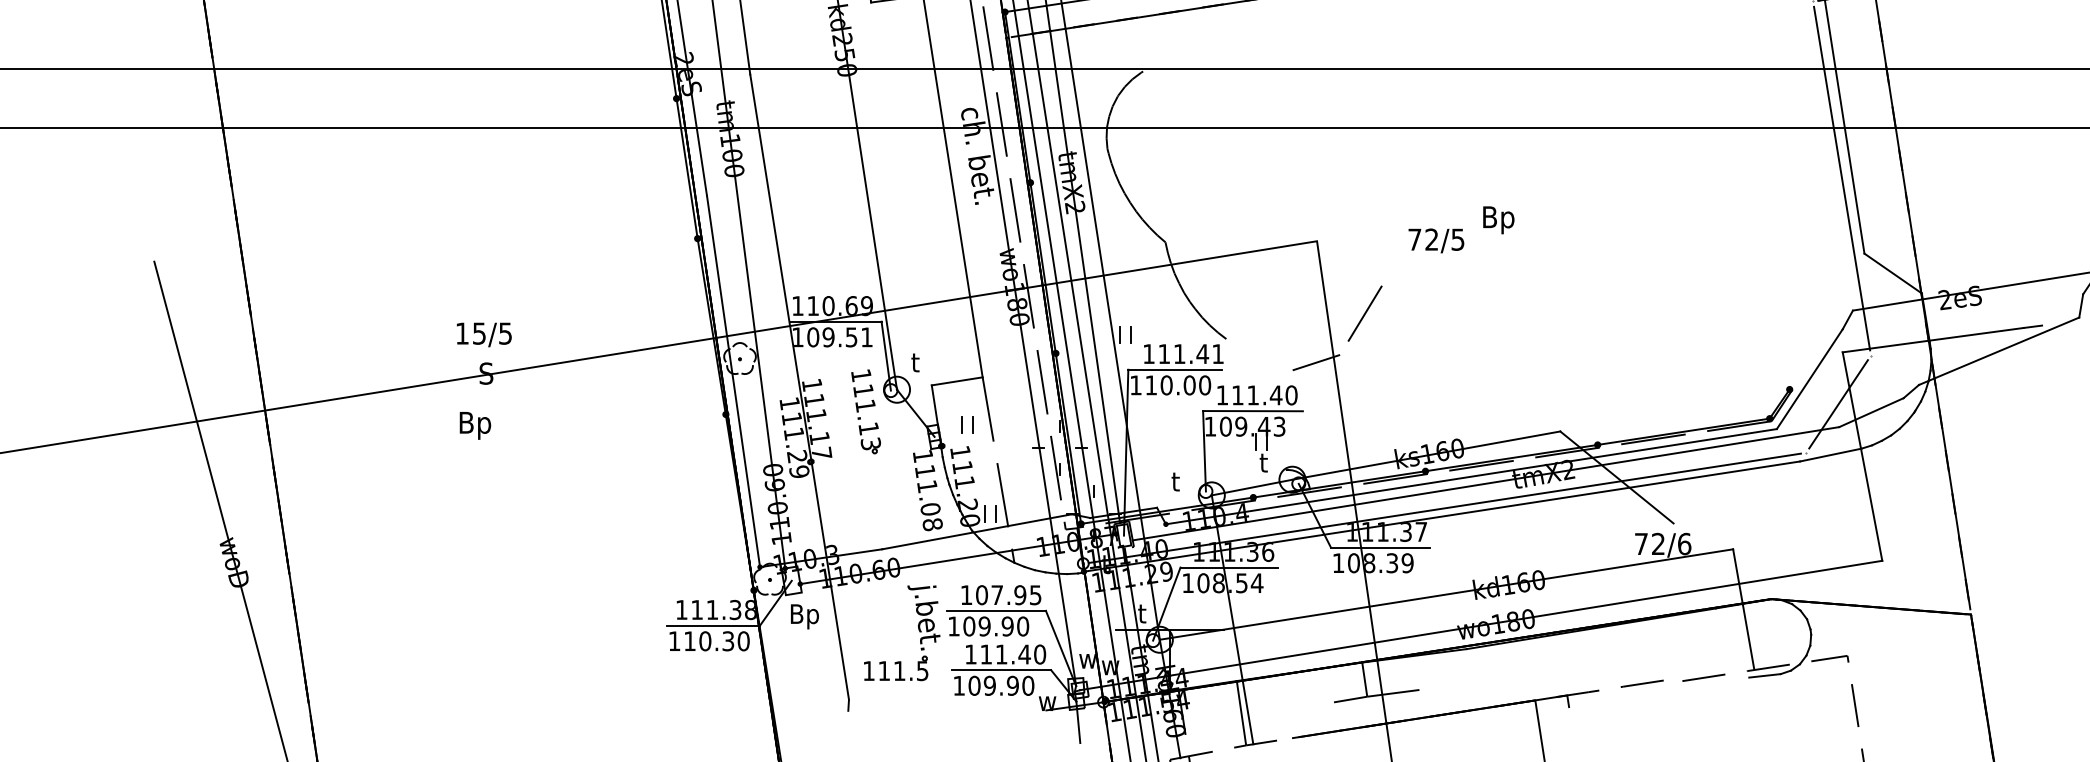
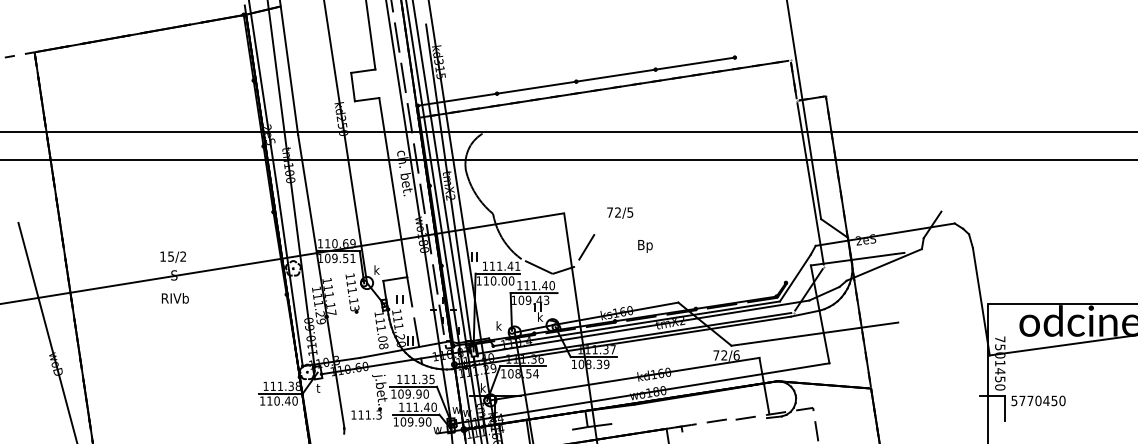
text: (1498, 220) -> (645, 246), moved
text: (505, 333) -> (183, 256), 15/5 -> 15/2
line: (1258, 354) -> (536, 266), added
text: (917, 360) -> (376, 269), t -> k
text: (488, 424) -> (175, 299), Bp -> RIVb
text: (1266, 461) -> (540, 316), t -> k
text: (1177, 480) -> (498, 325), t -> k
line: (1850, 497) -> (814, 333), added
text: (1000, 595) -> (415, 379), 107.95 -> 111.35
text: (1145, 612) -> (483, 387), t -> k
text: (804, 616) -> (323, 389), Bp -> t
text: (727, 640) -> (287, 400), 110.30 -> 110.40
text: (921, 669) -> (378, 414), 111.5 -> 111.3

